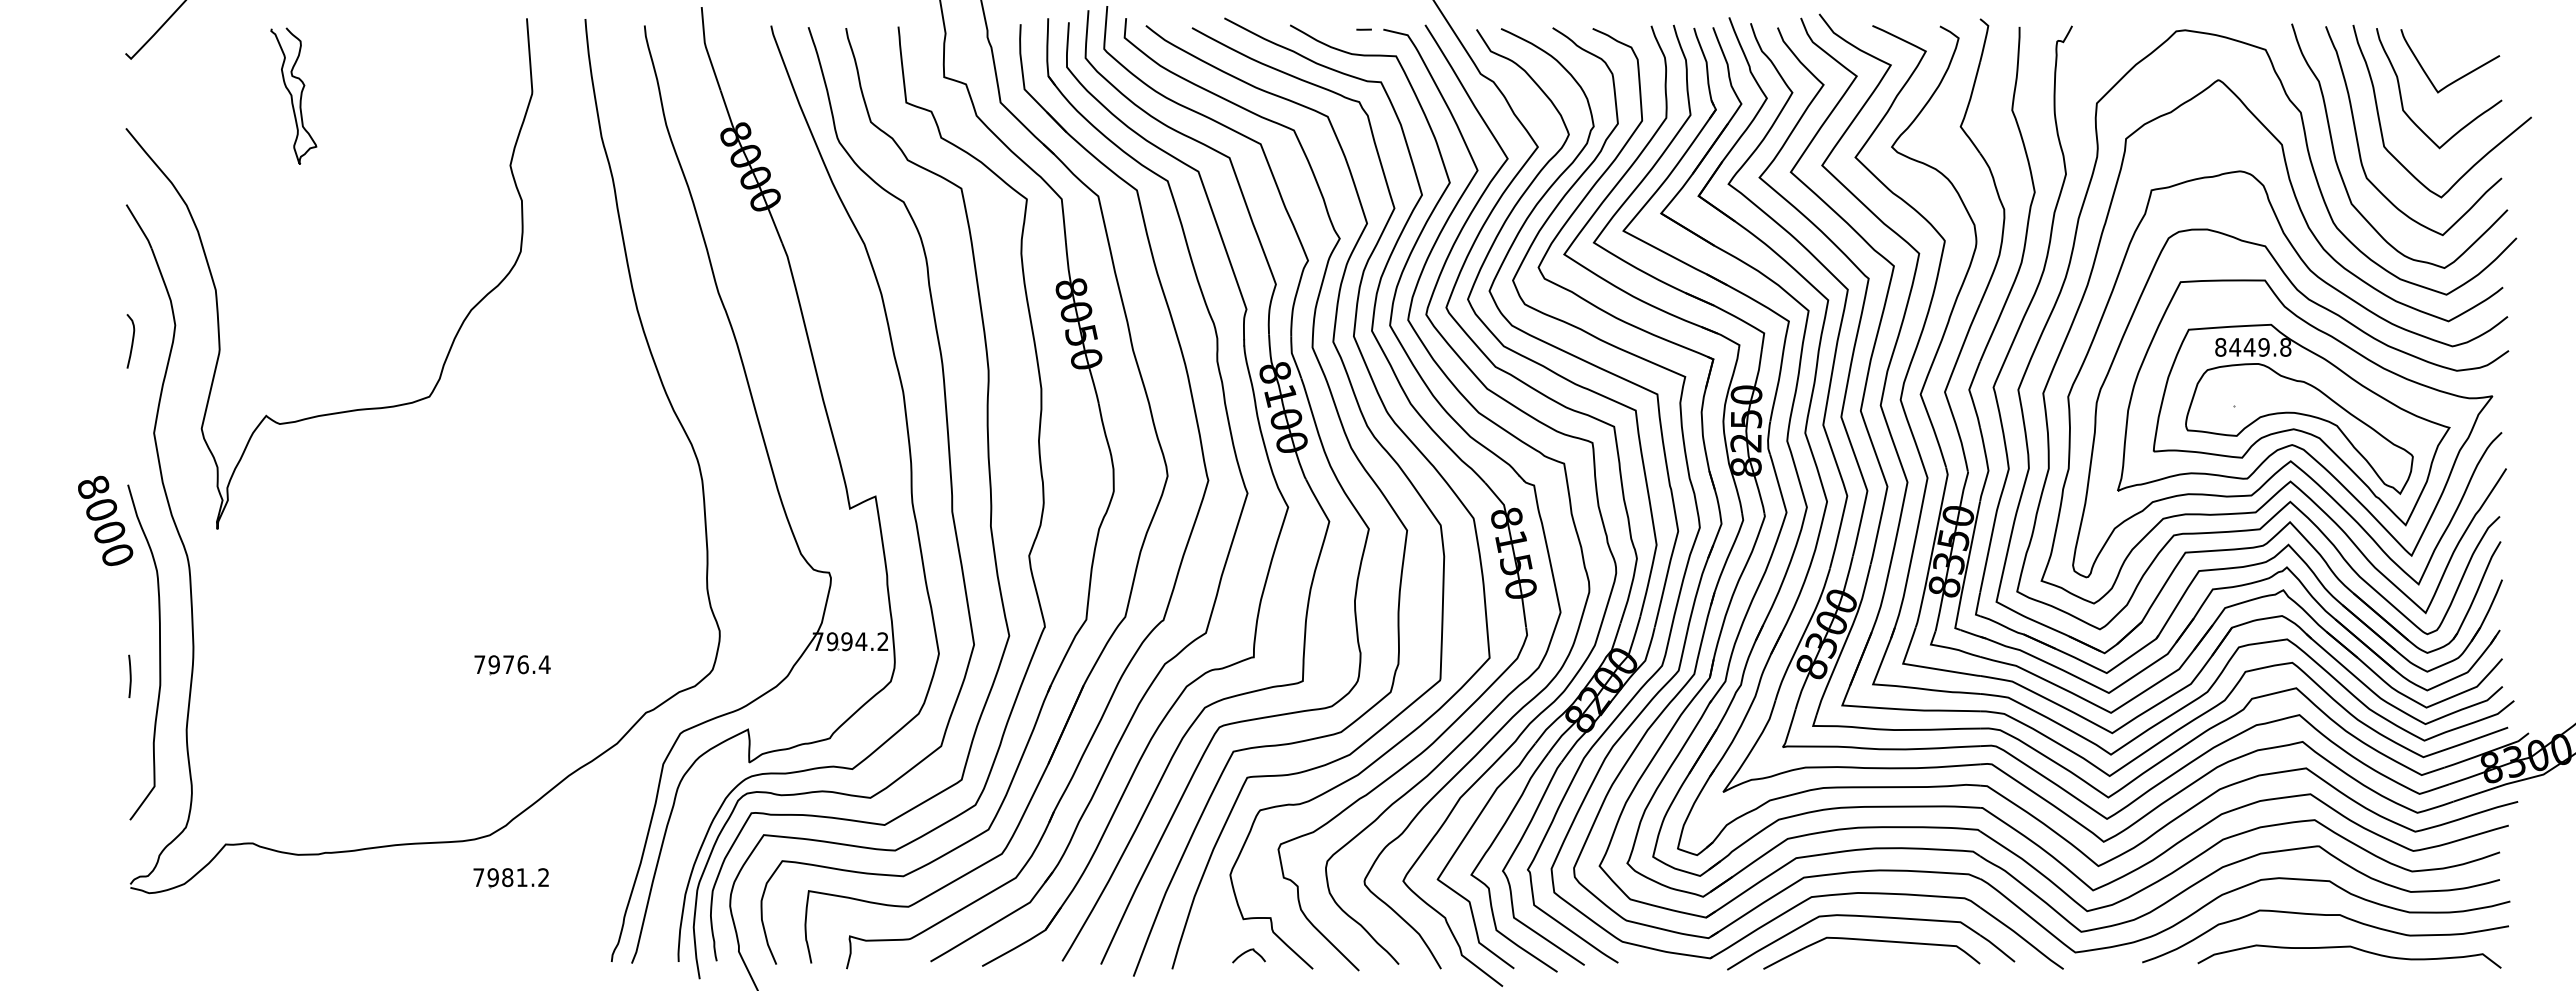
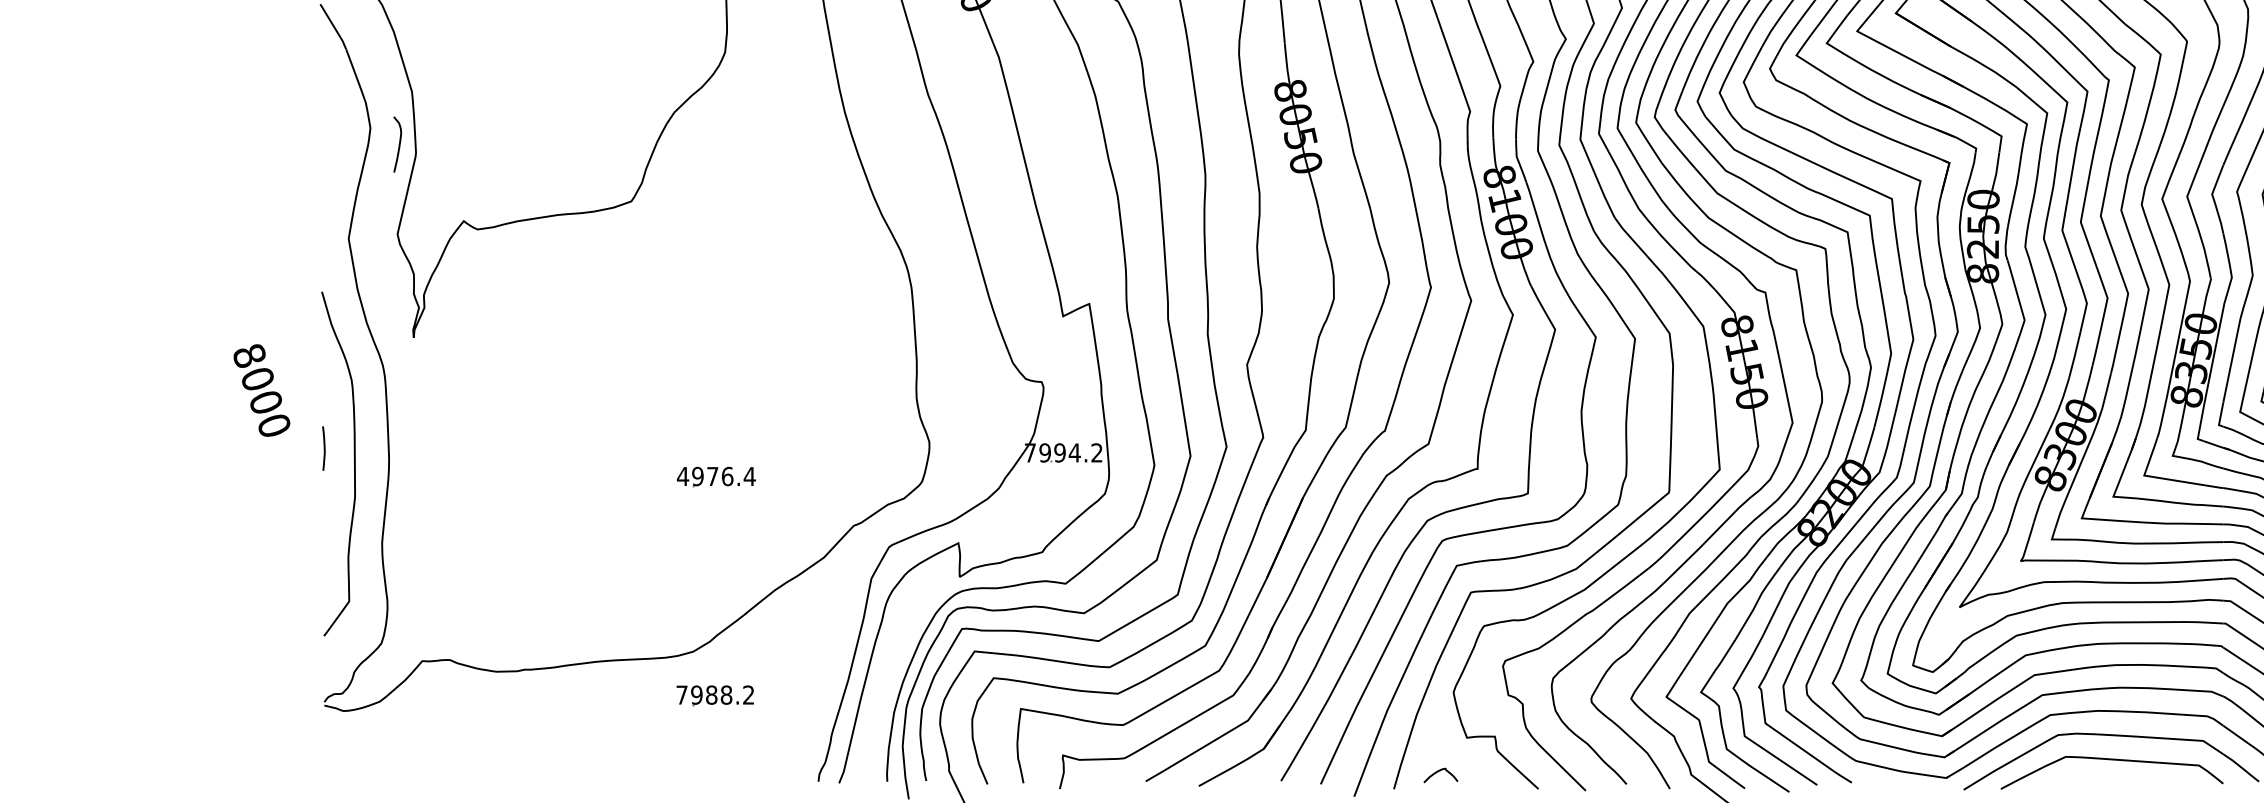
curve: (131, 341) -> (398, 144), moved
text: (105, 520) -> (261, 390), moved
text: (479, 664) -> (682, 476), 7976.4 -> 4976.4
line: (129, 676) -> (323, 448), moved
text: (521, 877) -> (725, 694), 7981.2 -> 7988.2
curve: (1247, 952) -> (1439, 771), moved

